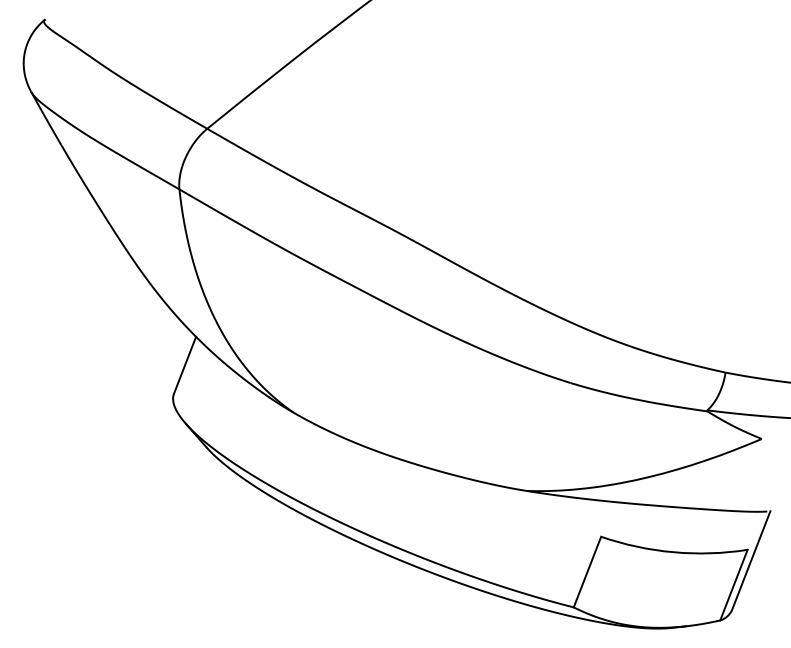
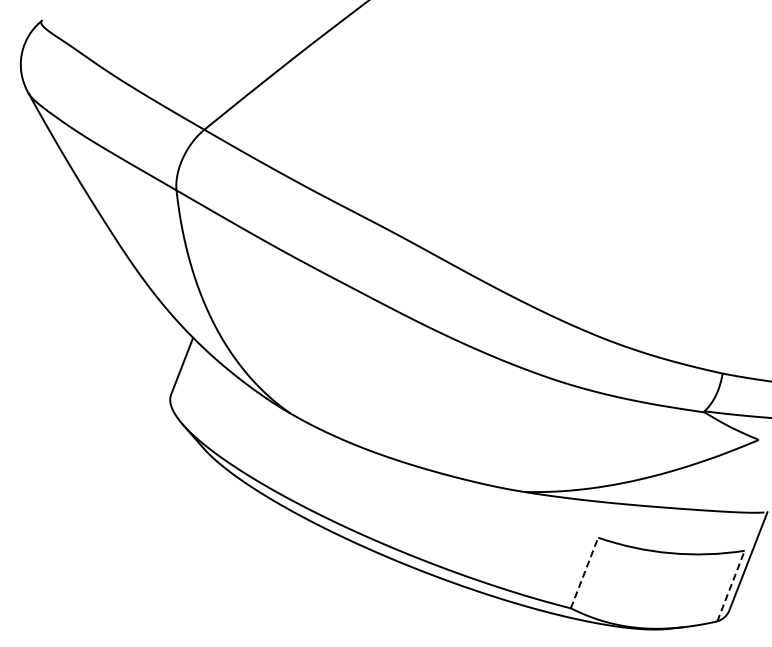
line: (587, 572) -> (584, 573), solid -> dashed
line: (733, 585) -> (730, 586), solid -> dashed

